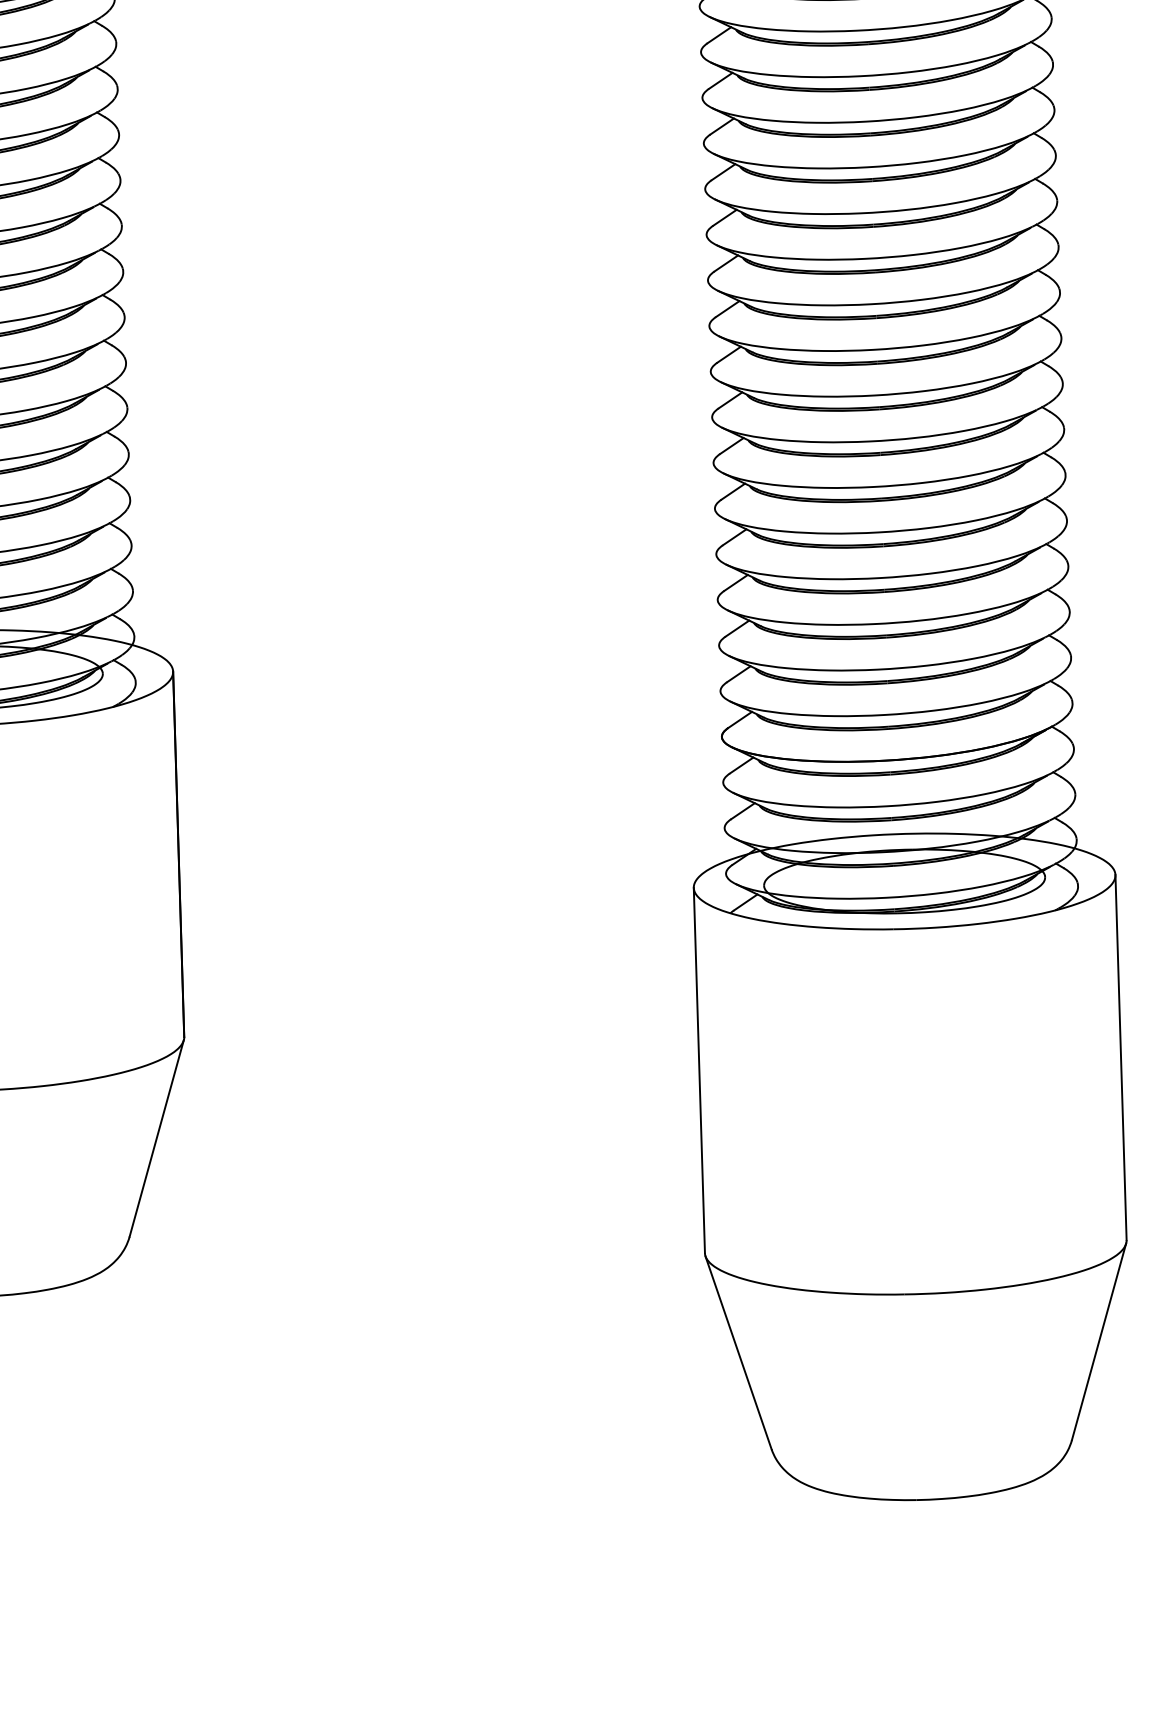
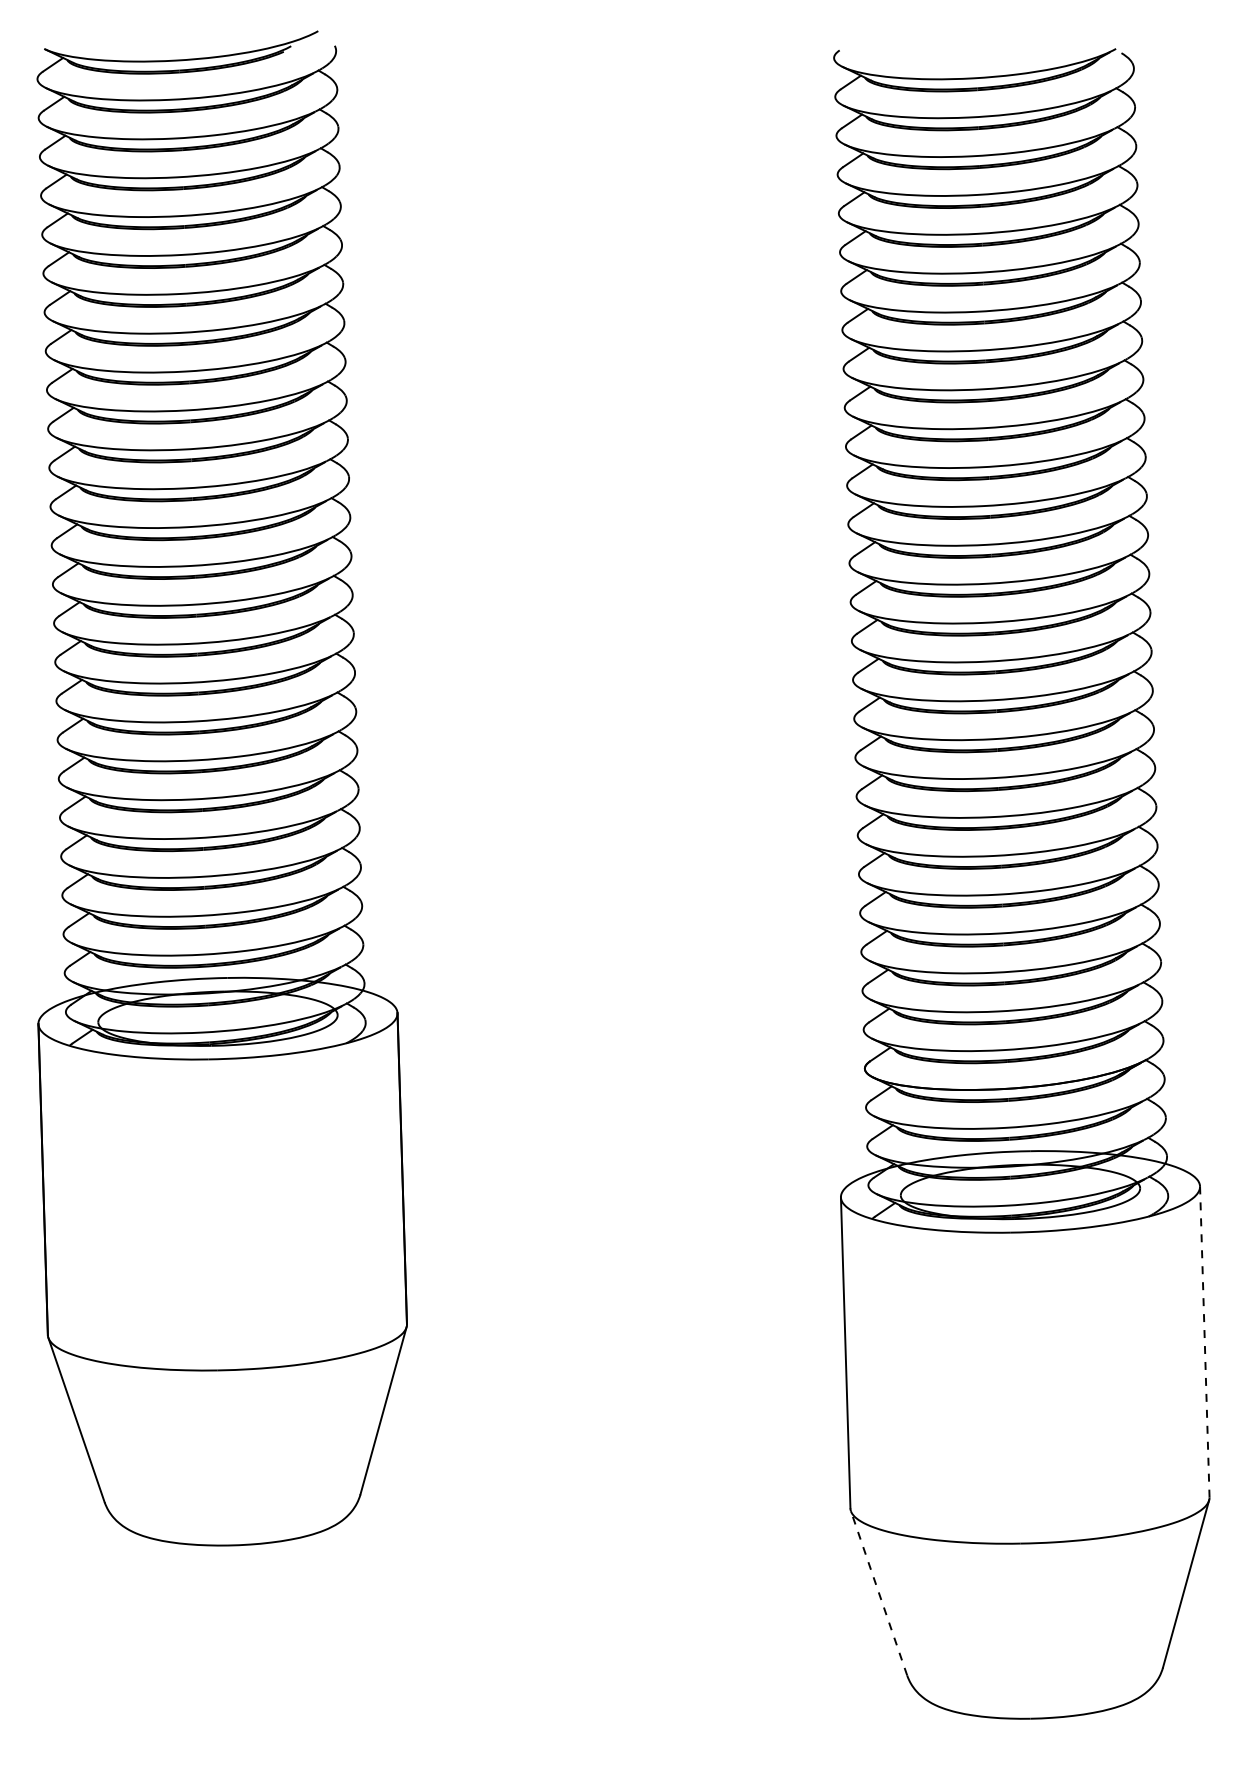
line: (1120, 1057) -> (1204, 1341), solid -> dashed
line: (739, 1353) -> (879, 1593), solid -> dashed

